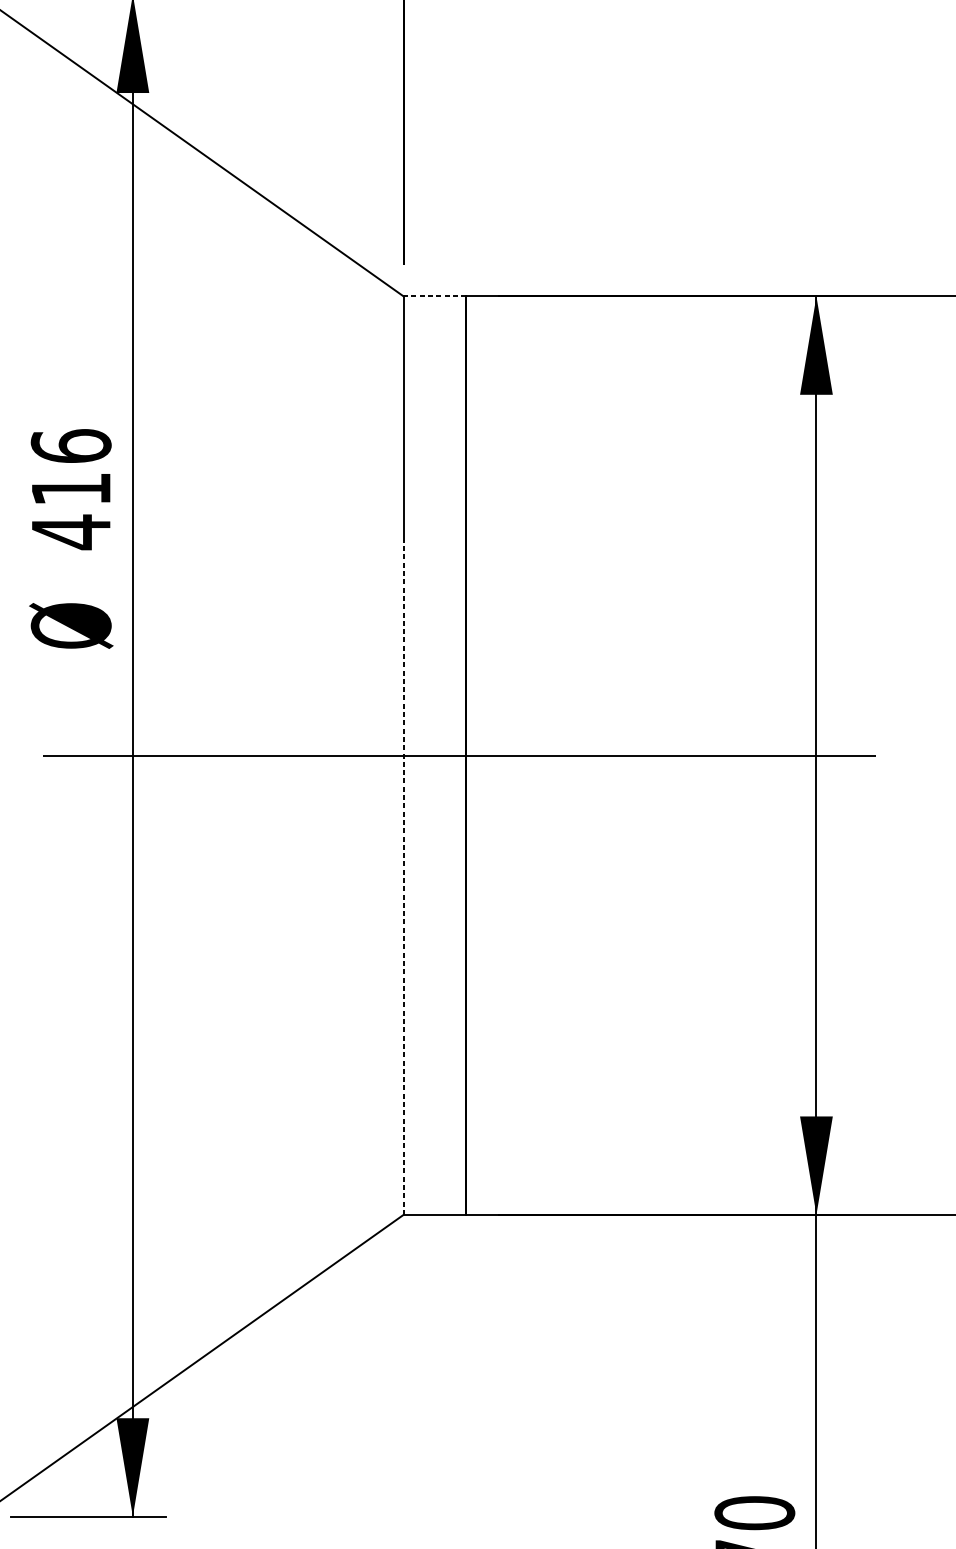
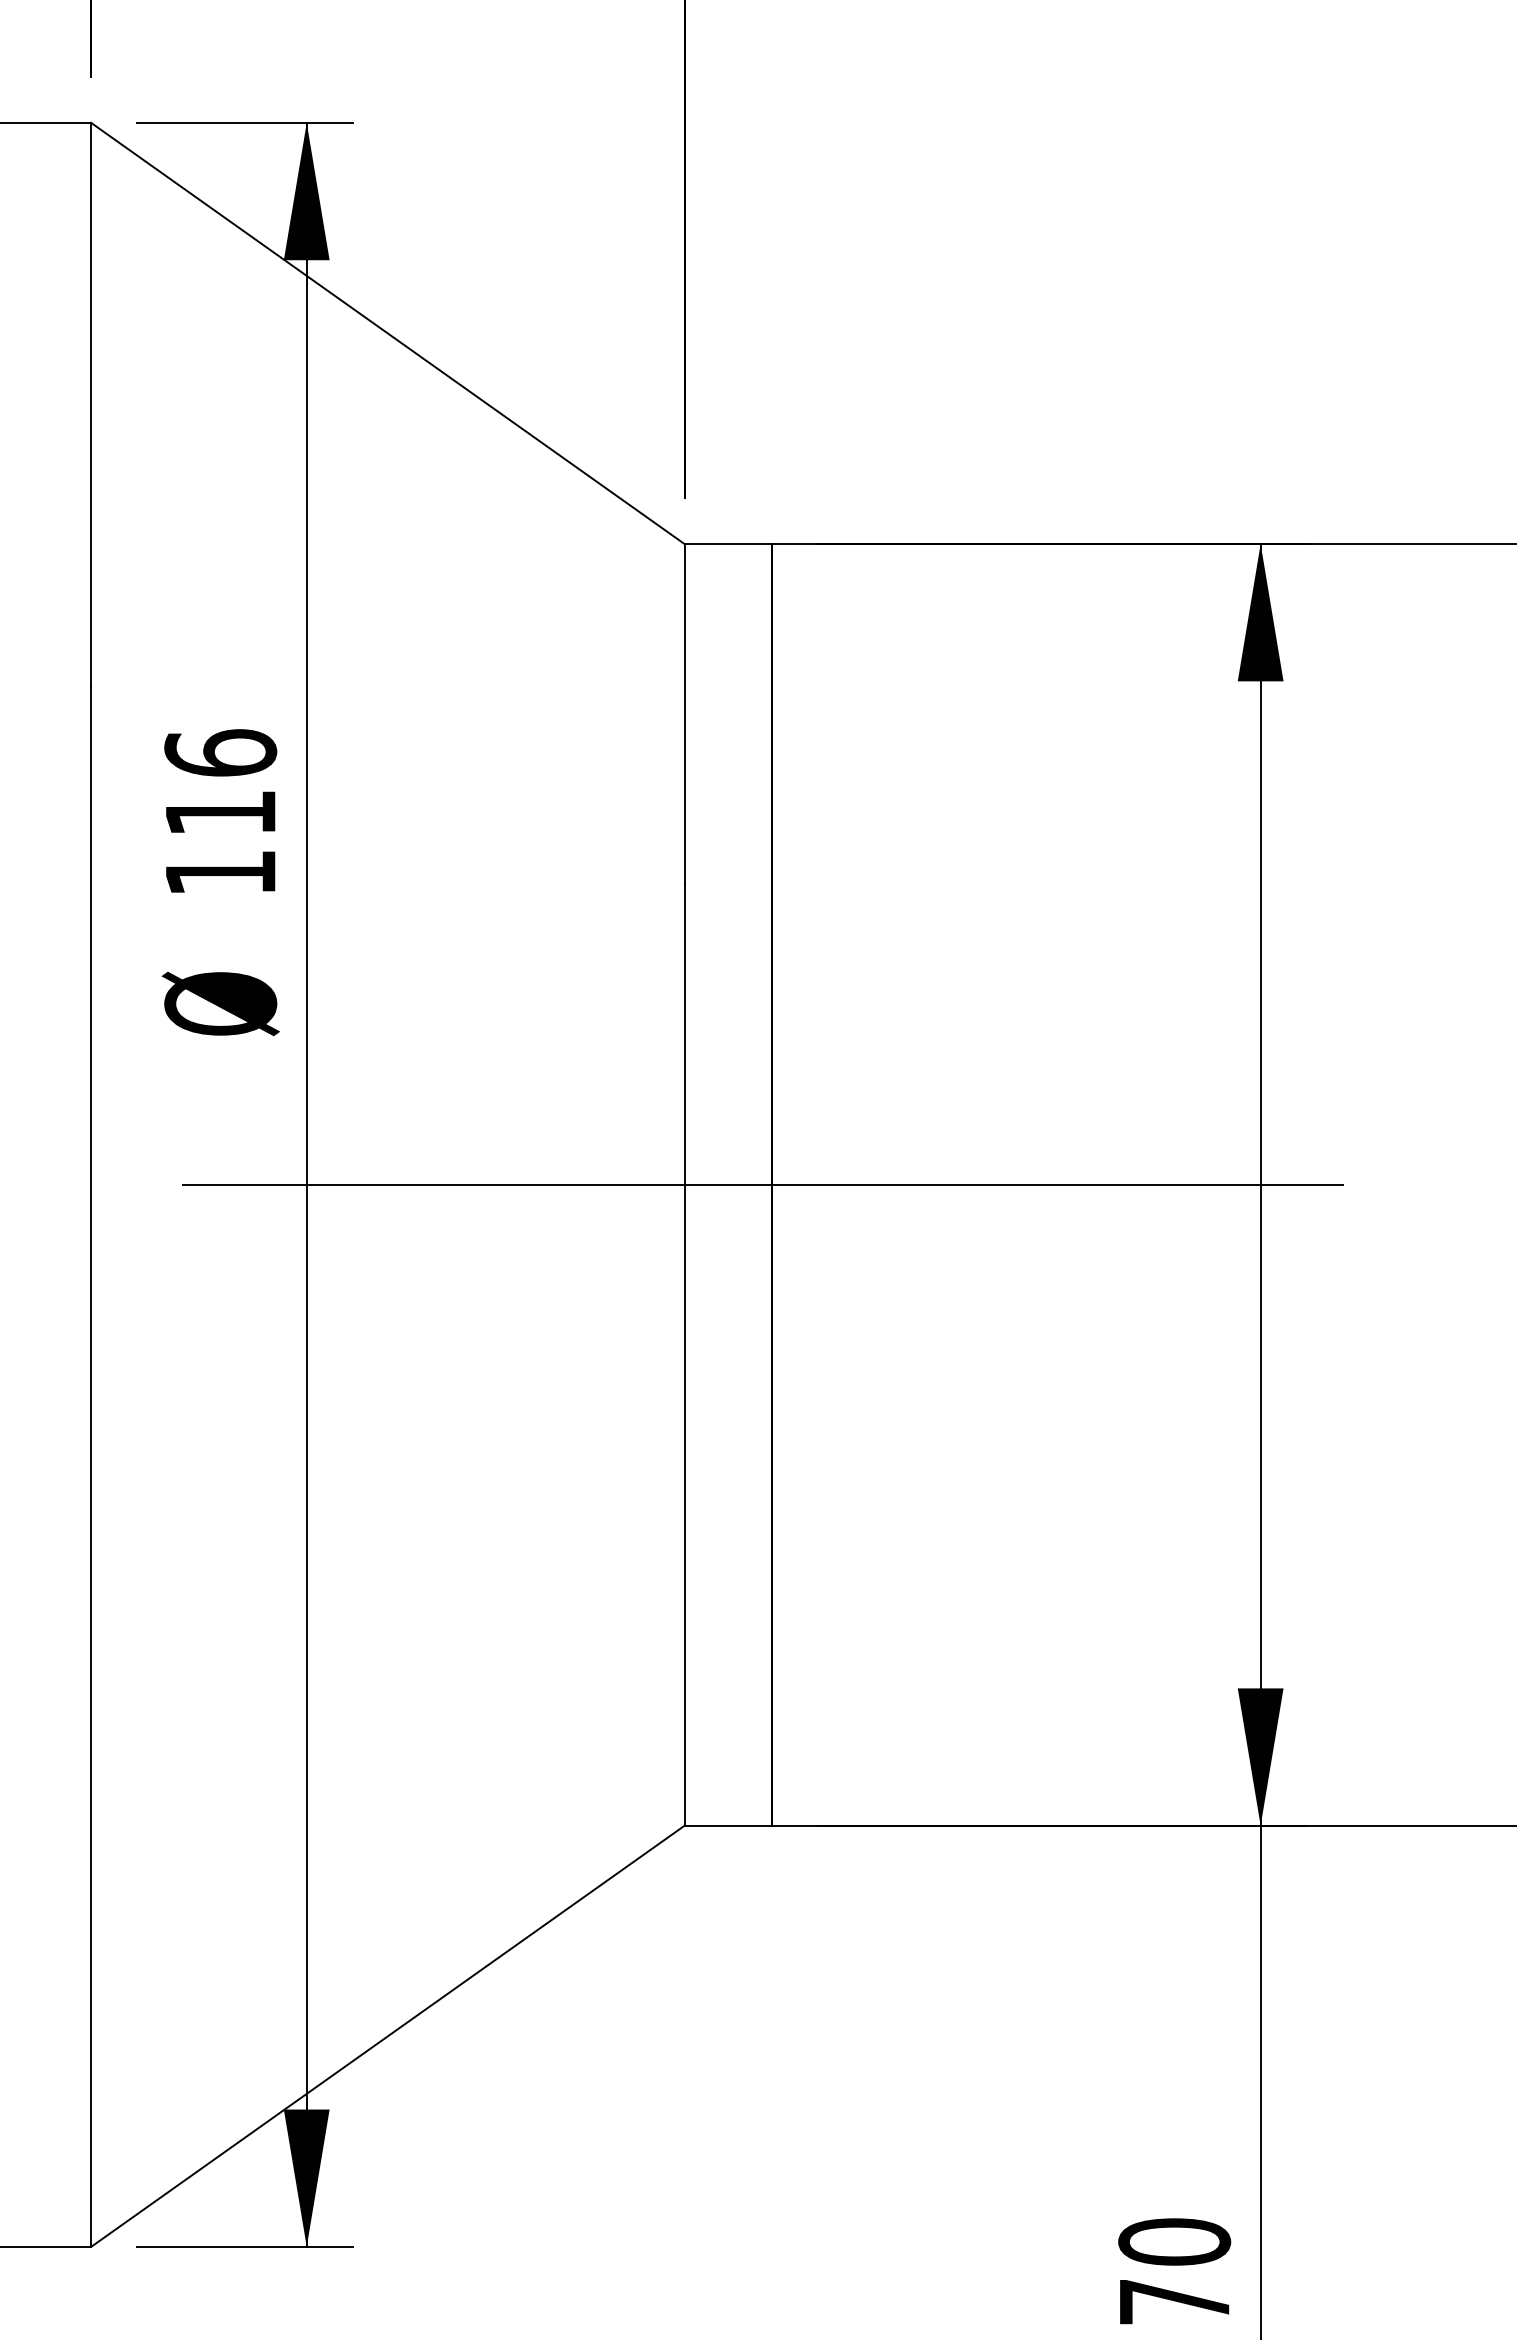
line: (435, 296) -> (728, 544), dashed -> solid
text: (71, 532) -> (220, 873), 416 -> 116
line: (403, 877) -> (684, 1355), dashed -> solid

